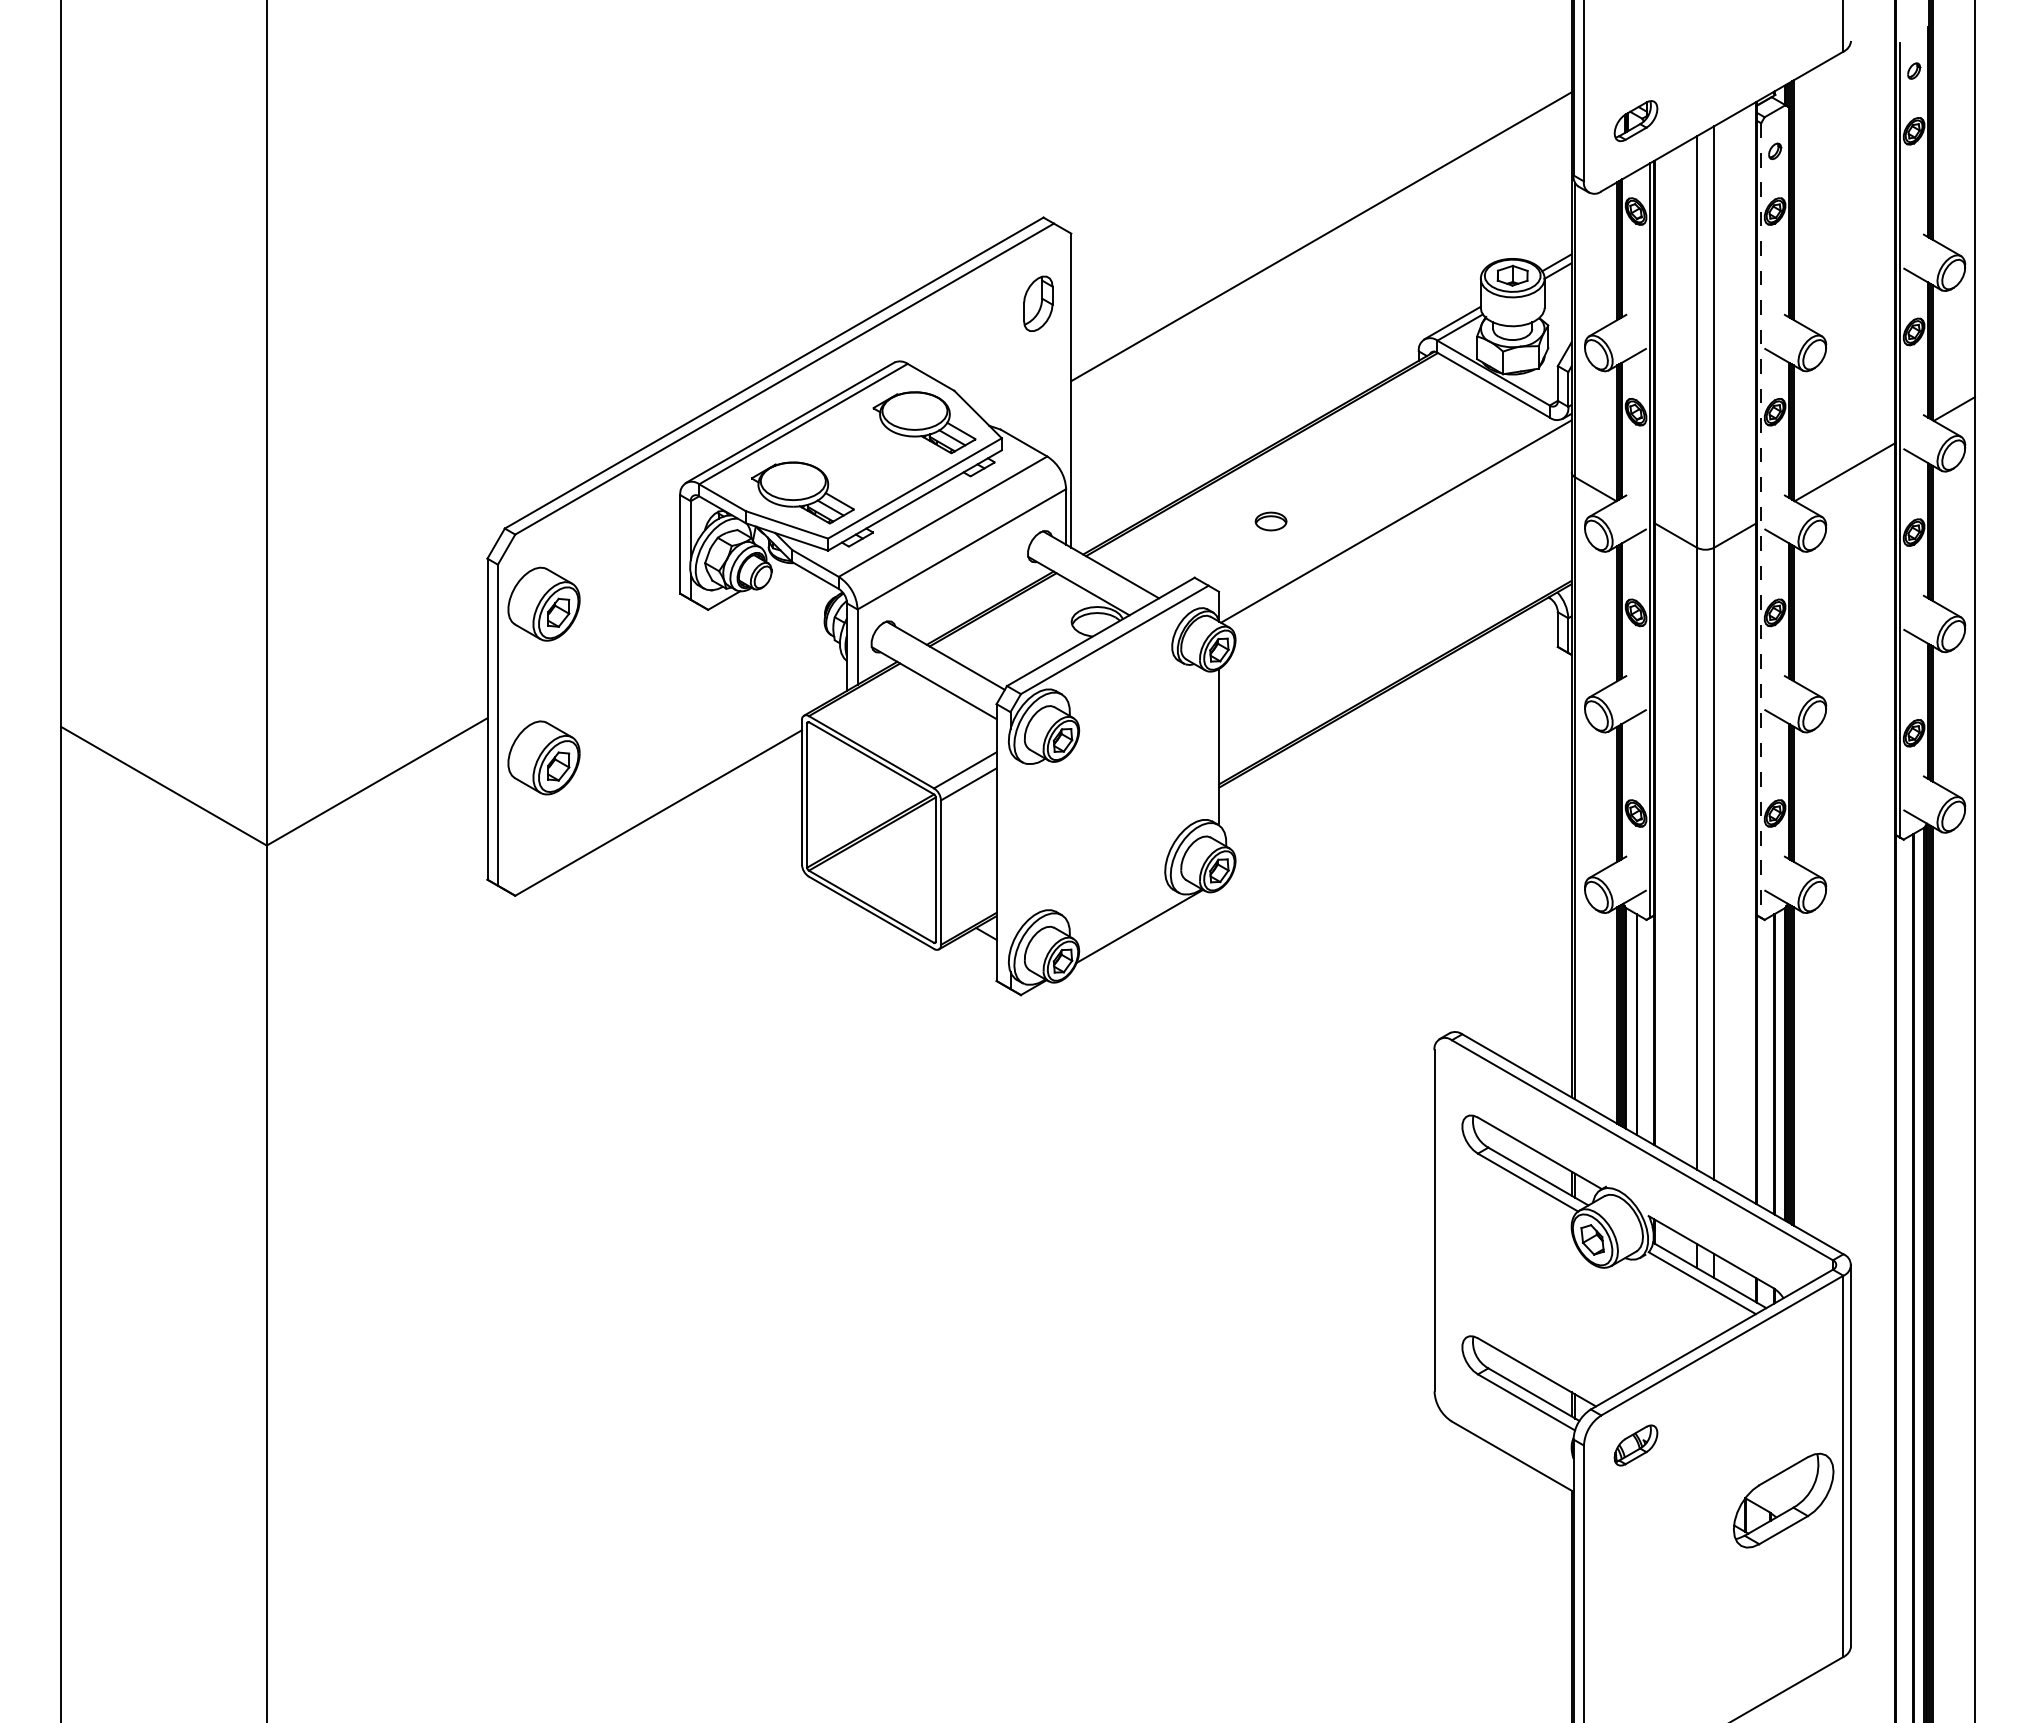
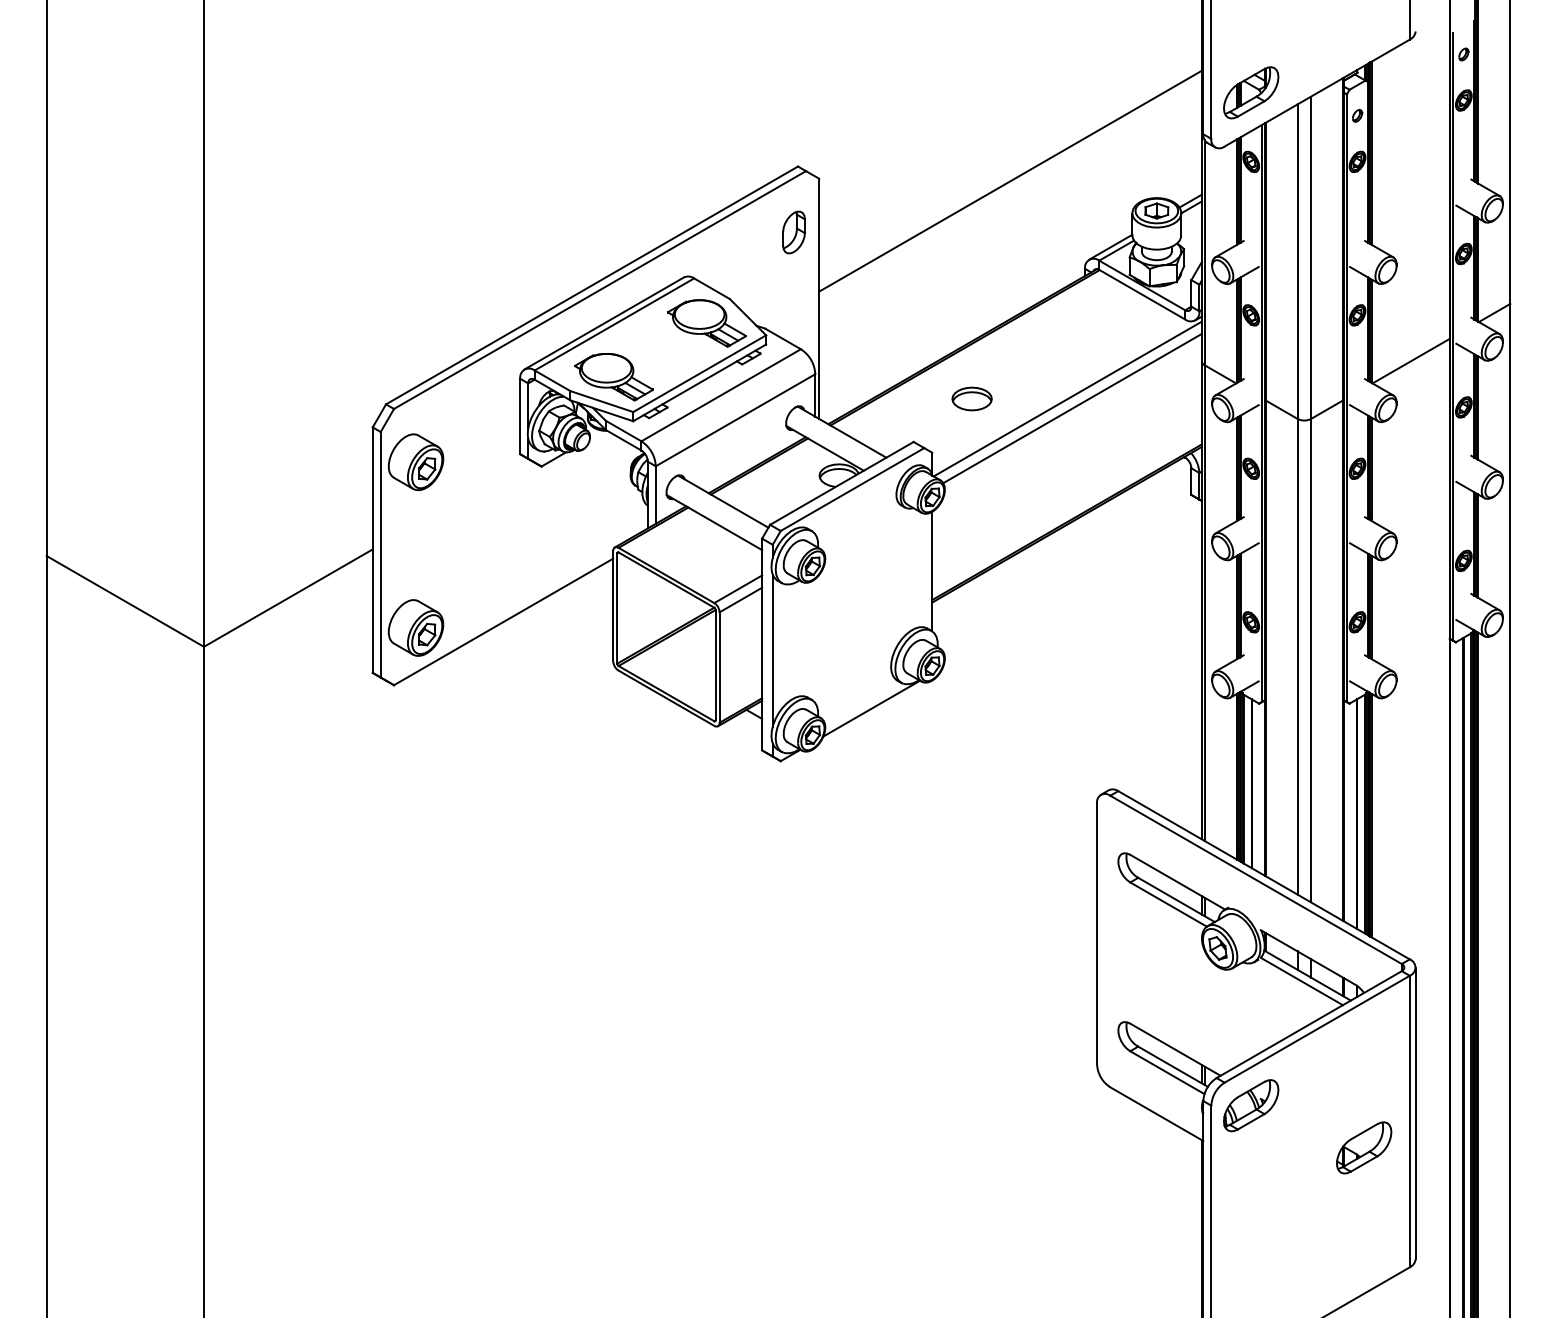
part: (1635, 120) -> (1250, 92), size x1.67
part: (1270, 521) -> (971, 398), size x1.67
line: (1761, 521) -> (1347, 398), dashed -> solid
line: (1402, 533) -> (1072, 408), added
part: (543, 757) -> (415, 627), moved
line: (1010, 850) -> (772, 650), added
part: (1635, 1445) -> (1250, 1105), size x1.67
part: (1783, 1500) -> (1363, 1147), size x0.71

